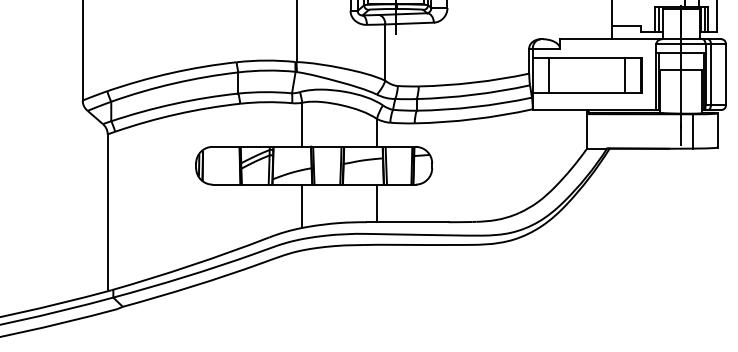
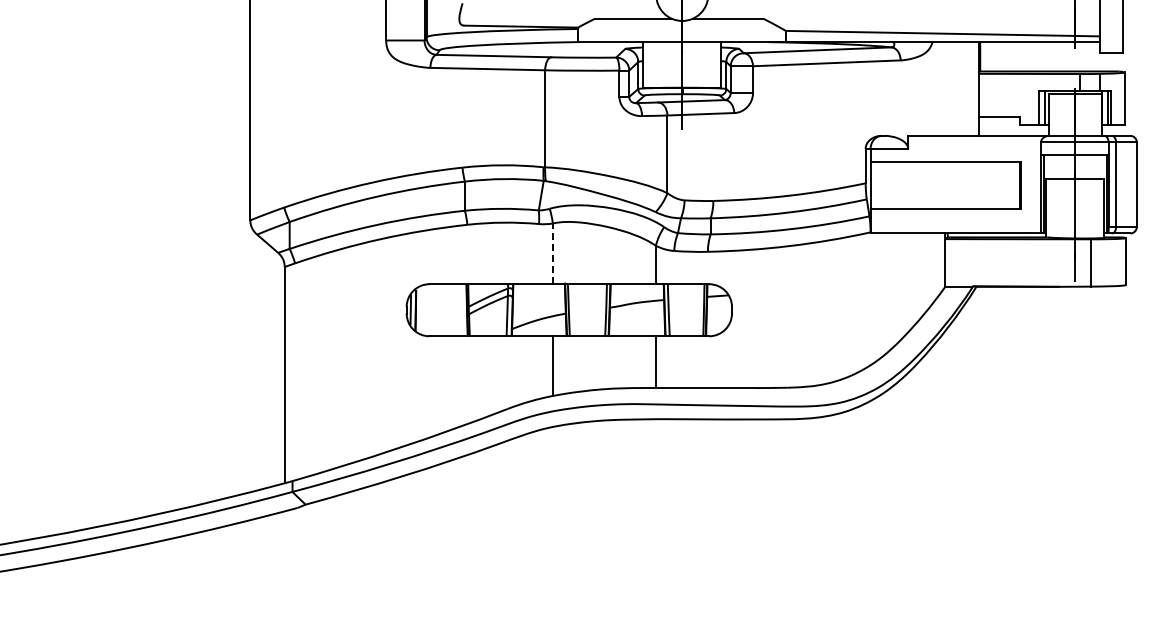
line: (549, 75) -> (893, 185), removed
line: (624, 75) -> (997, 185), removed
line: (301, 124) -> (552, 253), solid -> dashed

